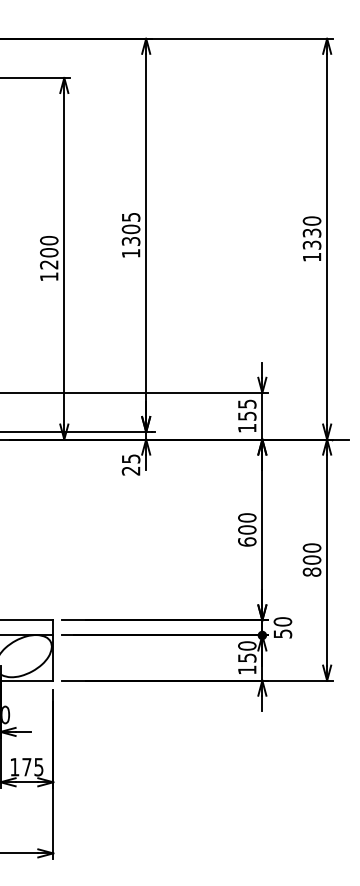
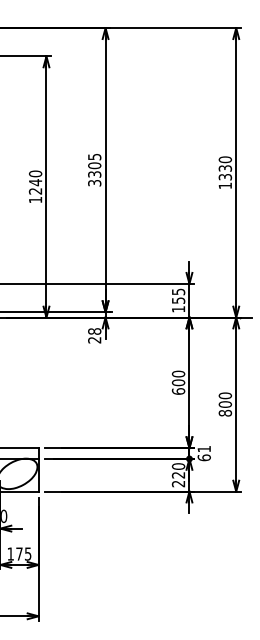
text: (49, 252) -> (35, 182), 1200 -> 1240
text: (130, 253) -> (94, 183), 1305 -> 3305
text: (130, 458) -> (94, 331), 25 -> 28
text: (282, 627) -> (204, 453), 50 -> 61
text: (247, 663) -> (178, 479), 150 -> 220

